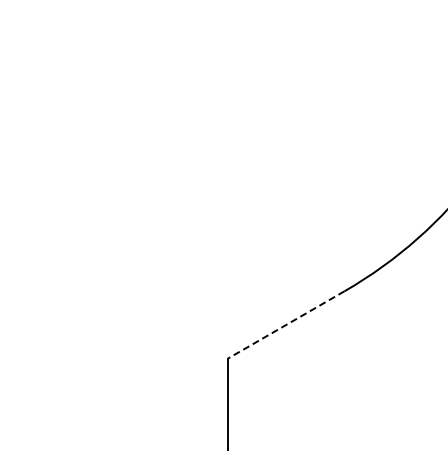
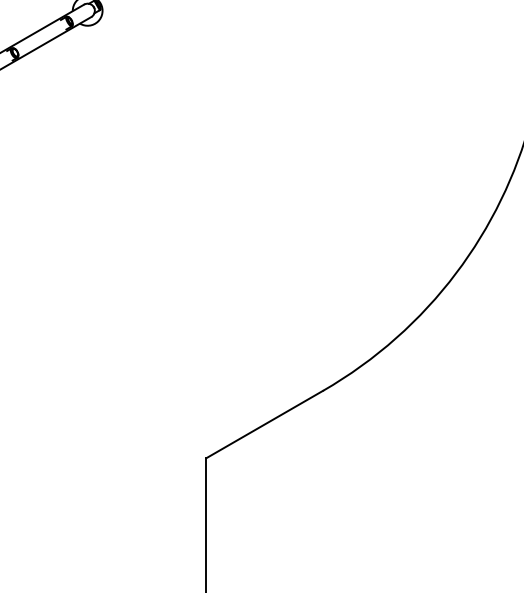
line: (286, 324) -> (264, 424), dashed -> solid

